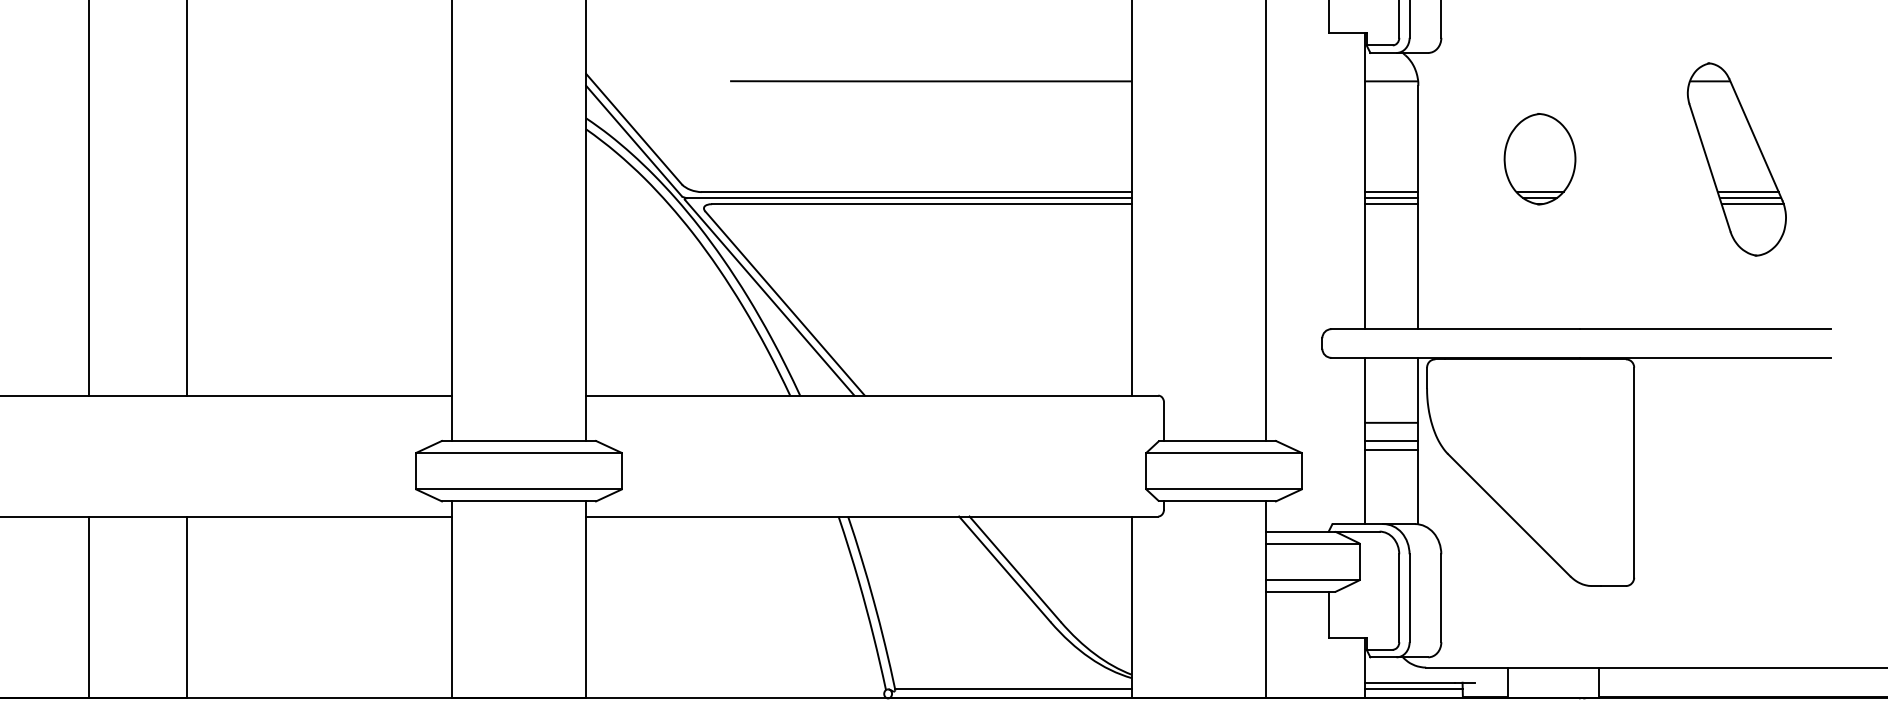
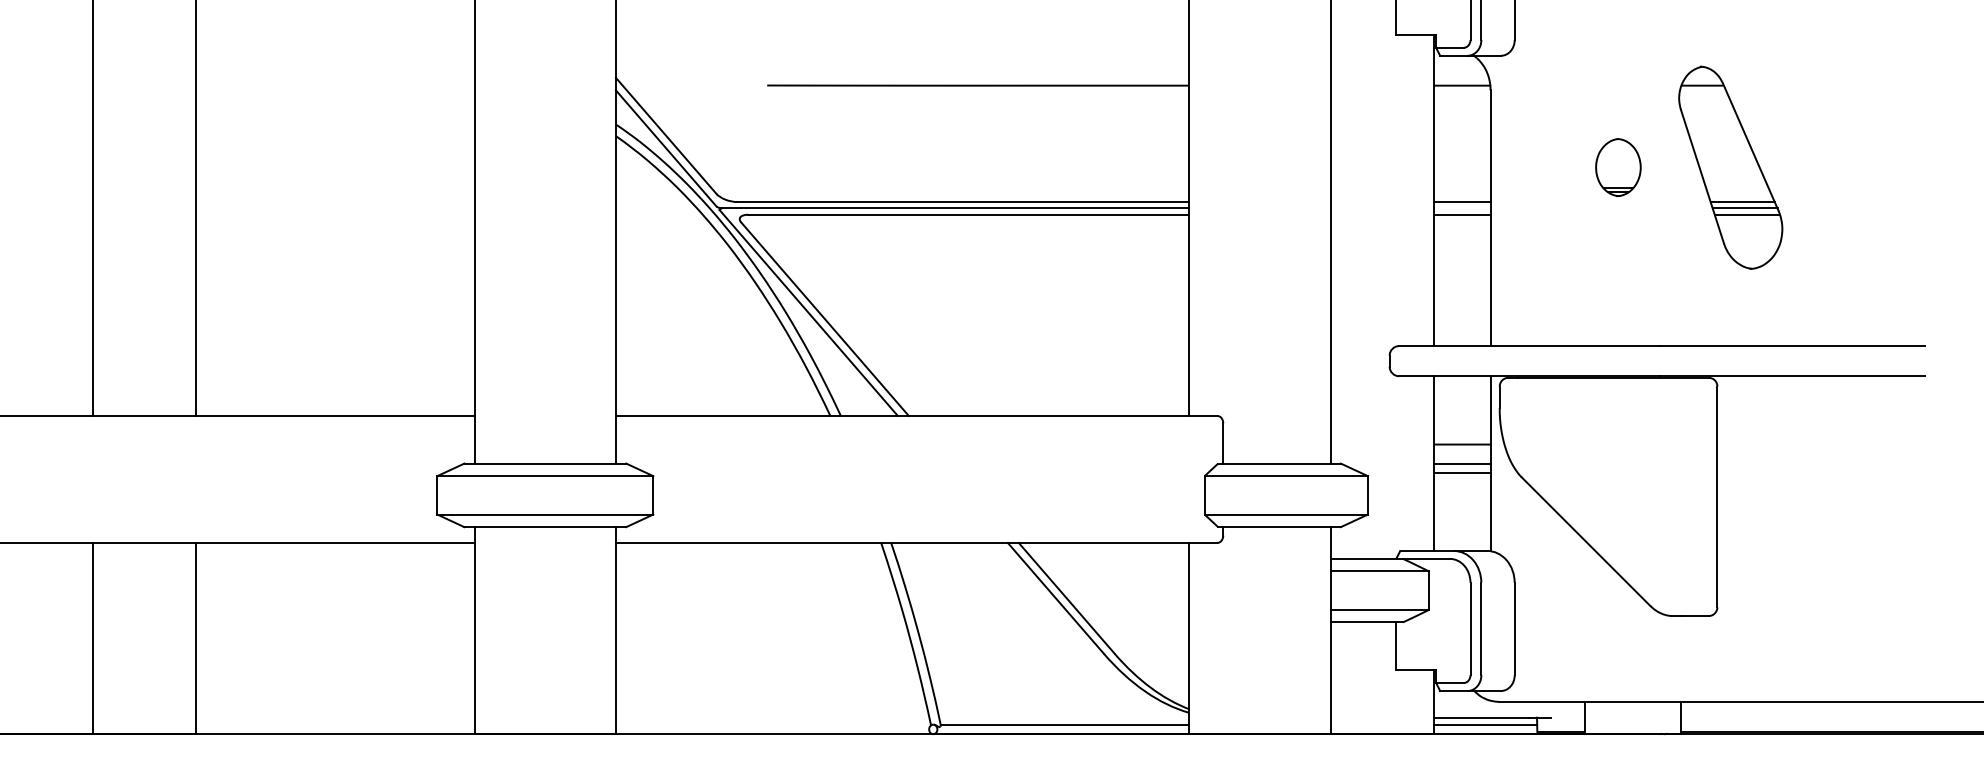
part: (1539, 159) -> (1617, 167), size x0.6
part: (1736, 159) -> (1730, 167), moved
line: (1391, 198) -> (1462, 208), removed

